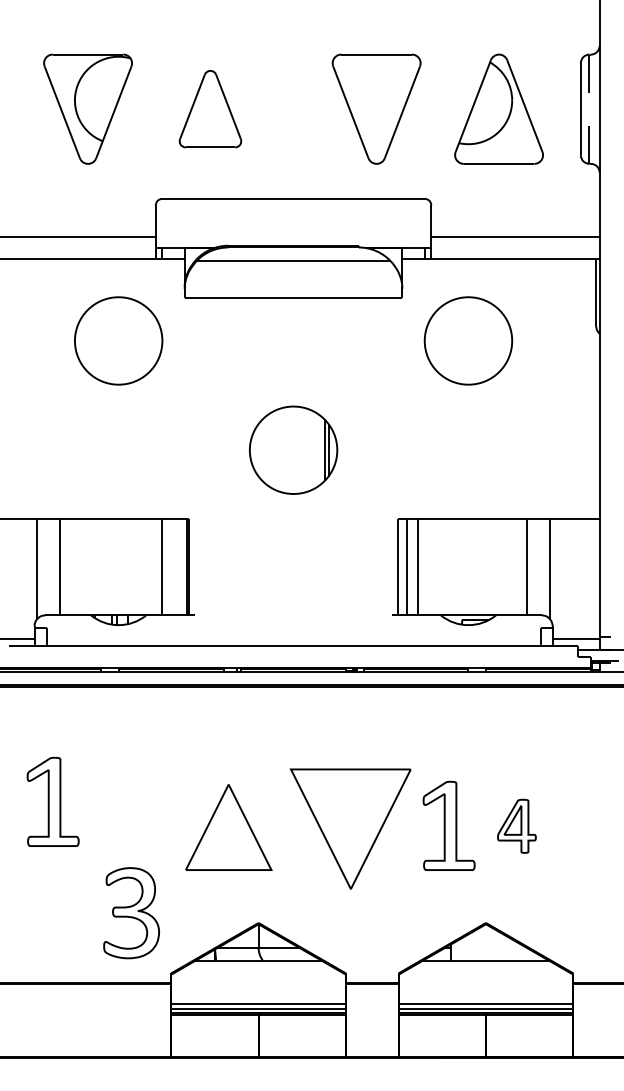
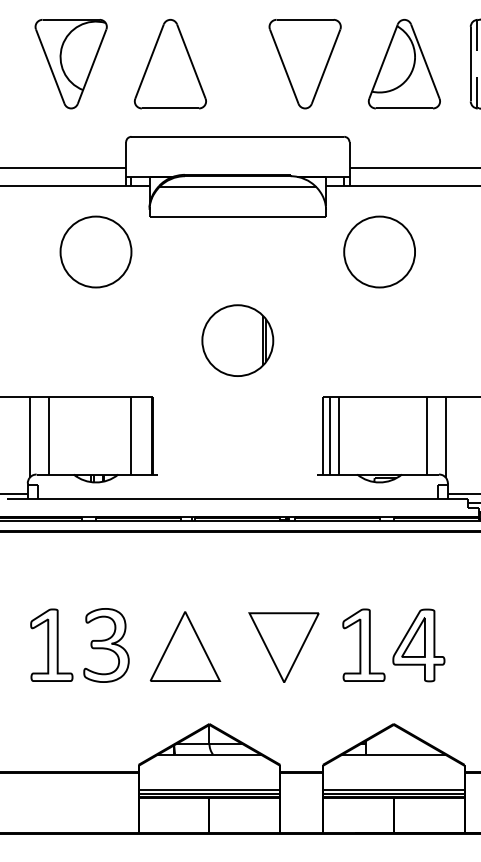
part: (210, 108) -> (170, 63), size x1.43
part: (52, 801) -> (51, 644), moved
part: (516, 826) -> (418, 645), size x1.67
part: (350, 828) -> (283, 647), size x0.71
part: (131, 913) -> (106, 645), moved

